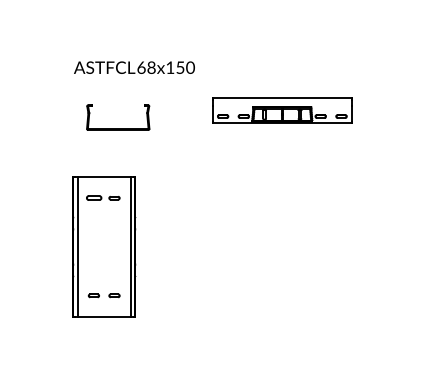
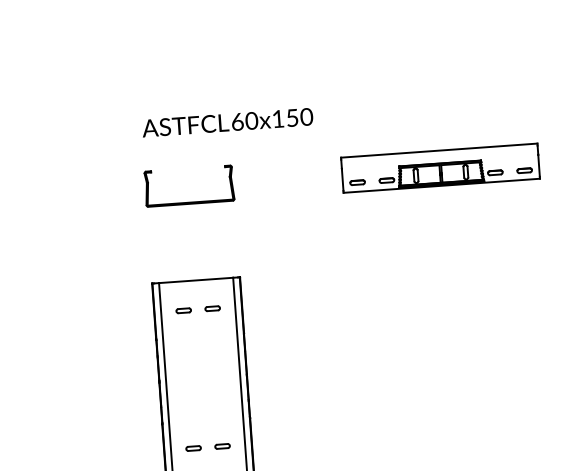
text: (151, 67) -> (251, 120), 68x150 -> 60x150
part: (118, 128) -> (190, 201), moved
part: (93, 198) -> (183, 311), size x0.71

